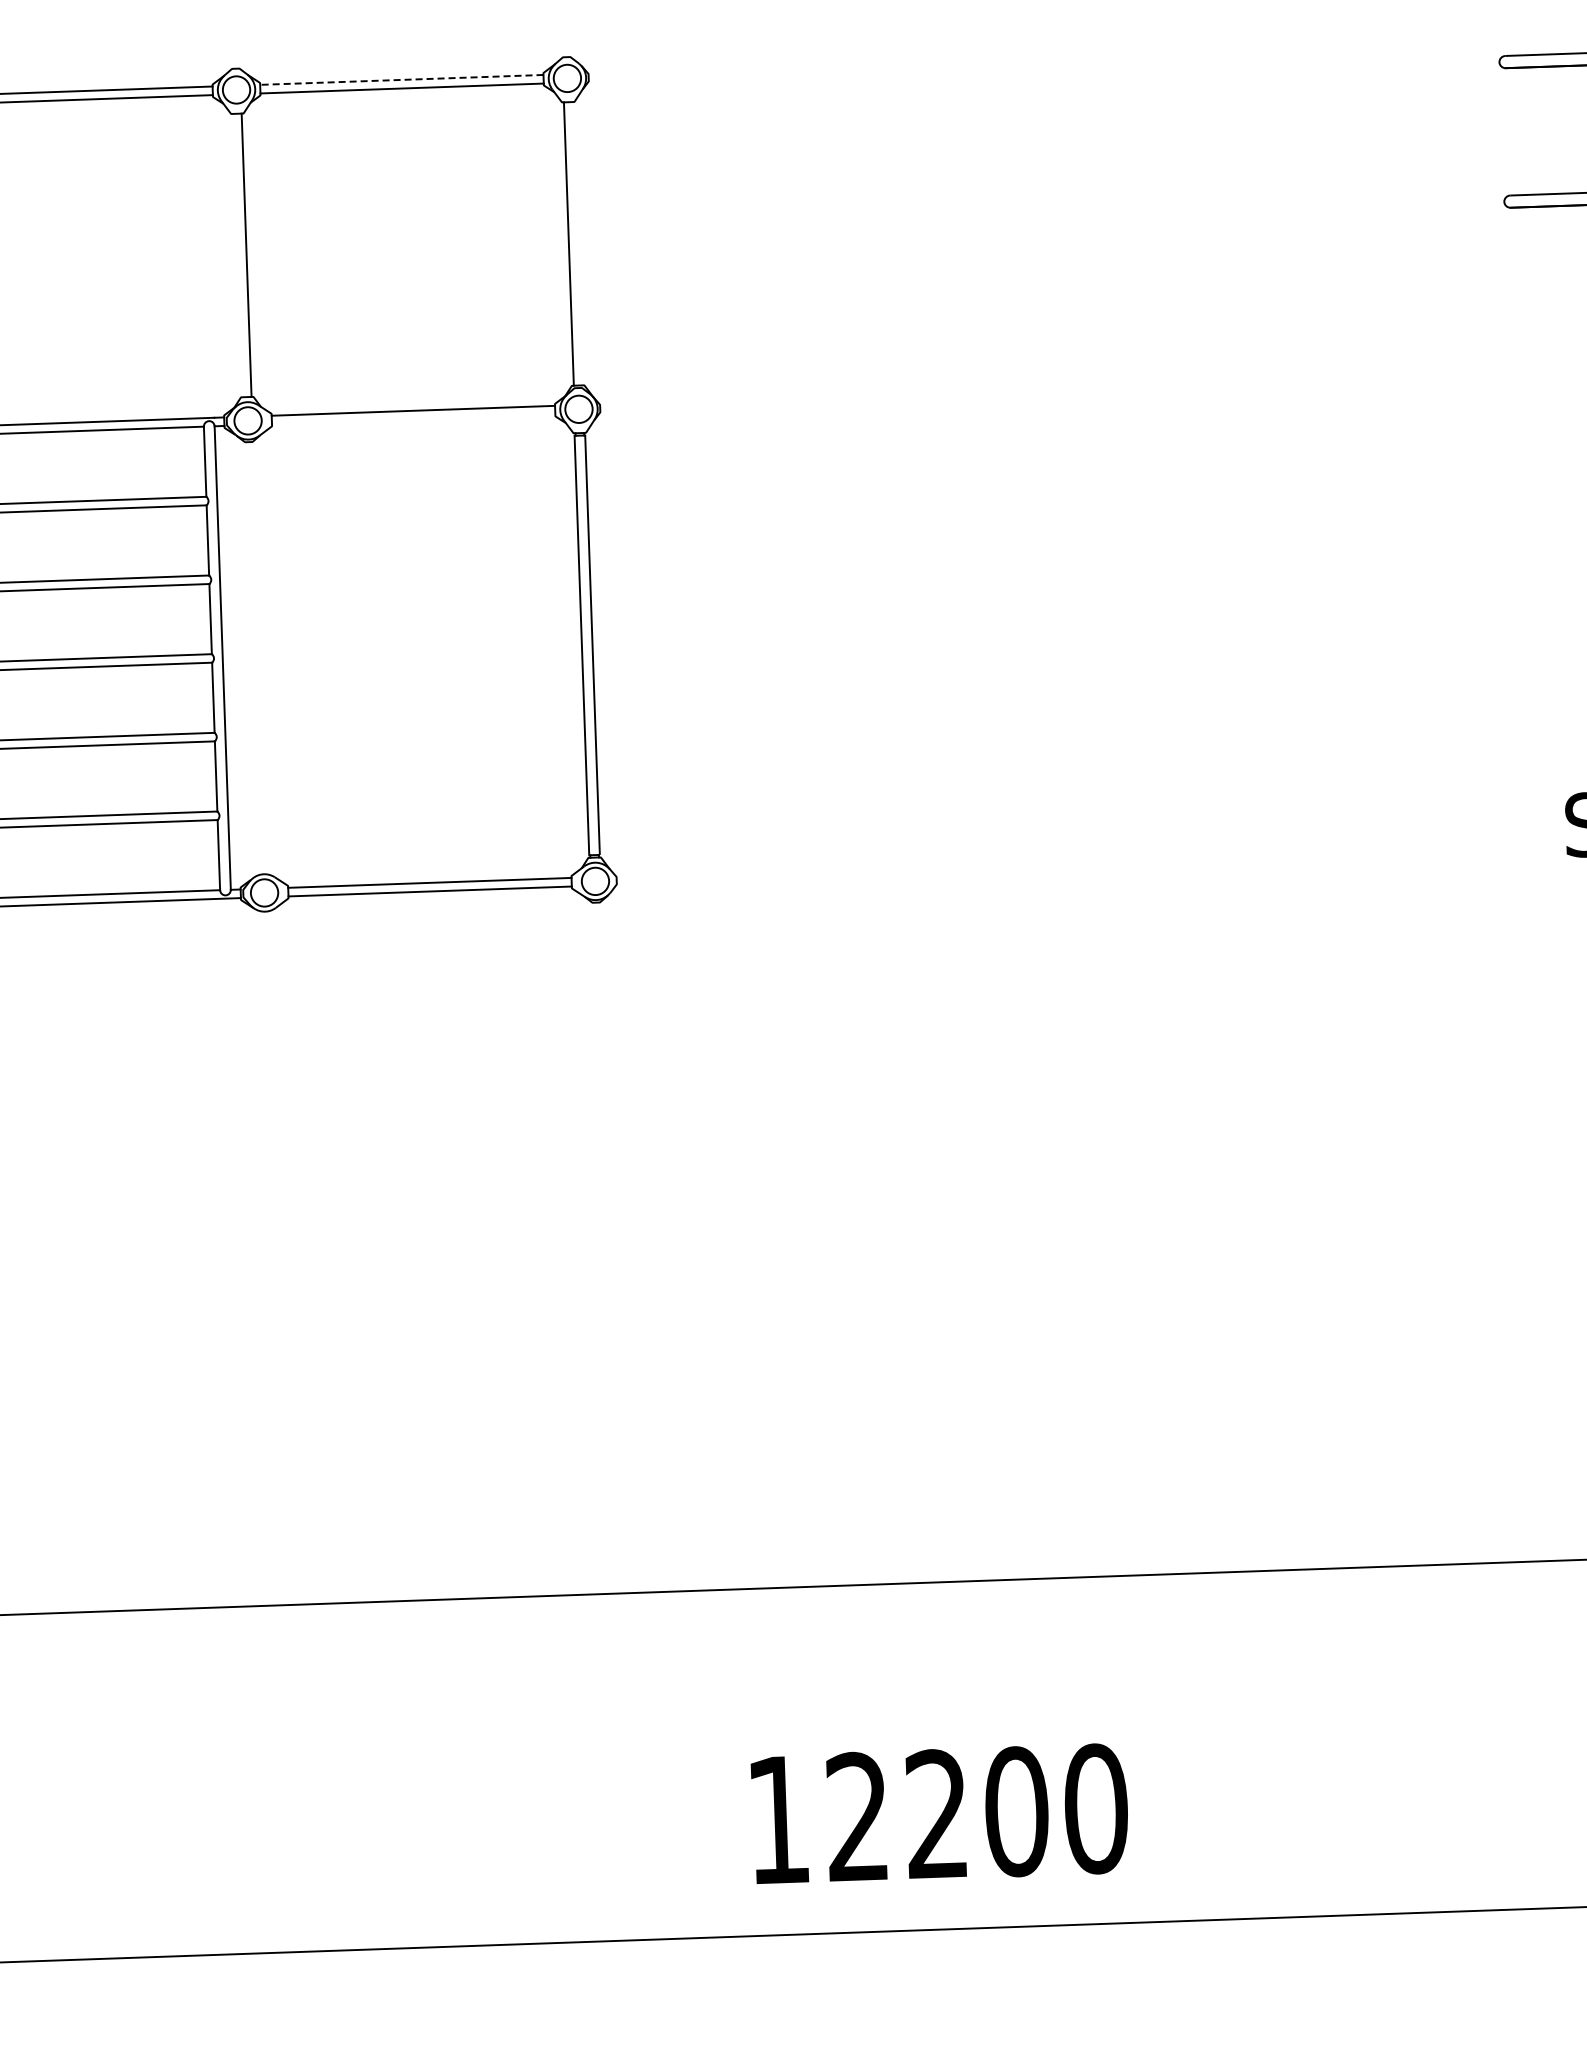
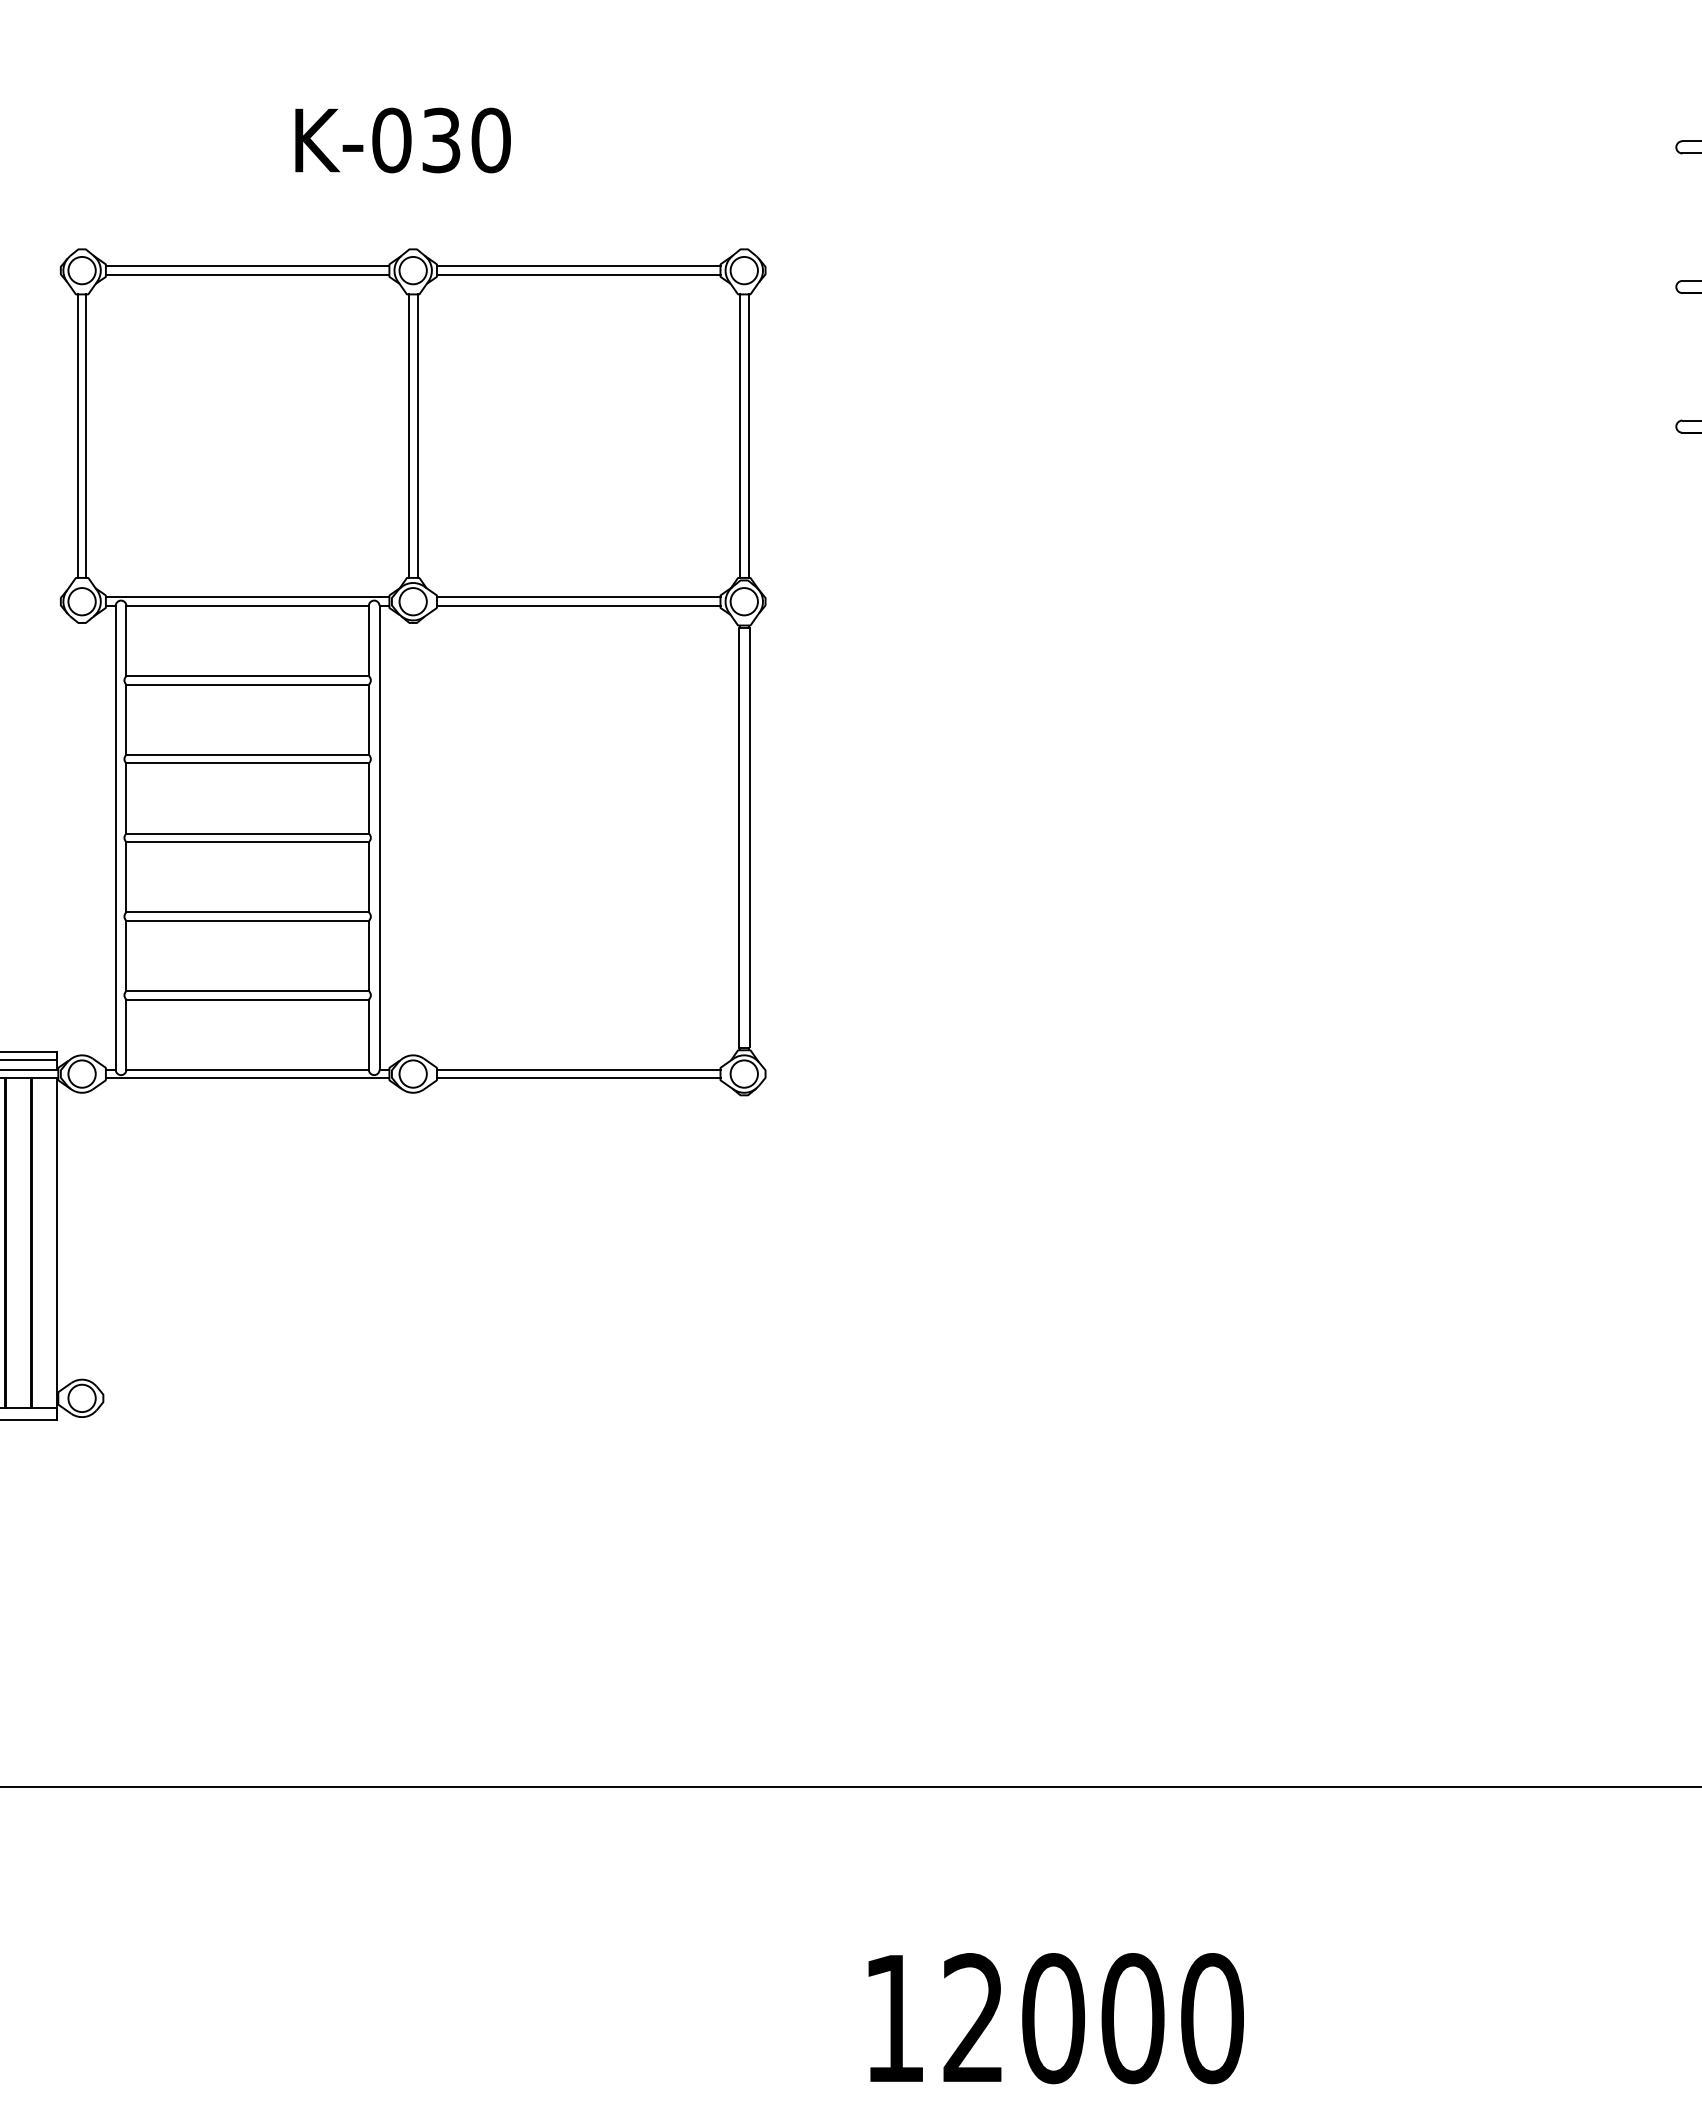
line: (401, 80) -> (578, 266), dashed -> solid
line: (577, 243) -> (748, 435), added
line: (237, 254) -> (408, 435), added
line: (413, 419) -> (578, 606), added
text: (937, 1814) -> (1053, 2018), 12200 -> 12000

